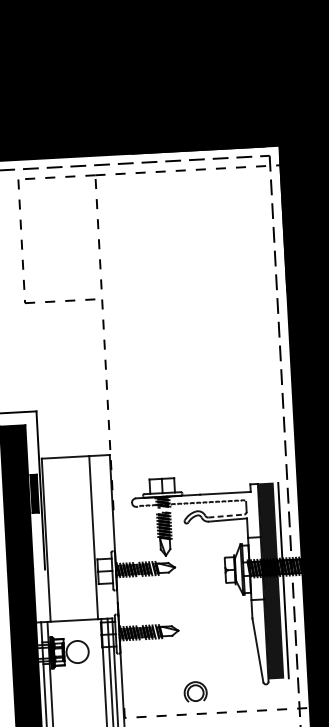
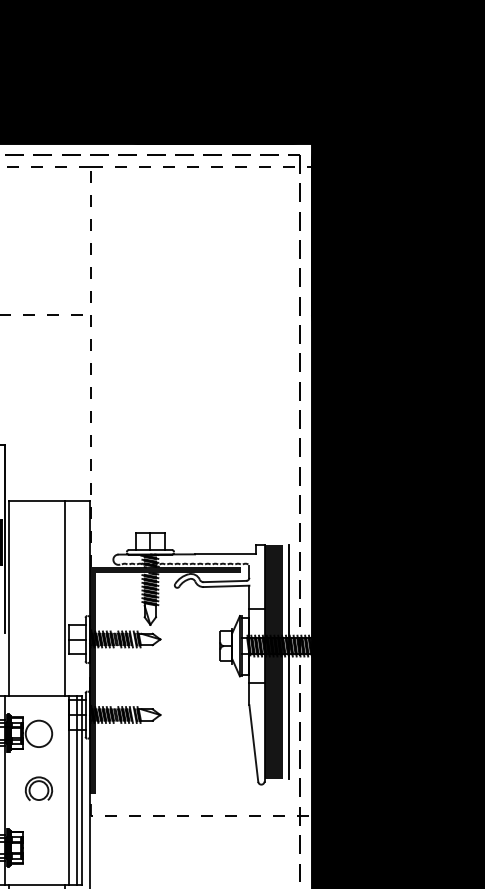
line: (226, 516) -> (225, 581), dashed -> solid
fill: (181, 601) -> (165, 680), added
part: (195, 691) -> (38, 788), moved

